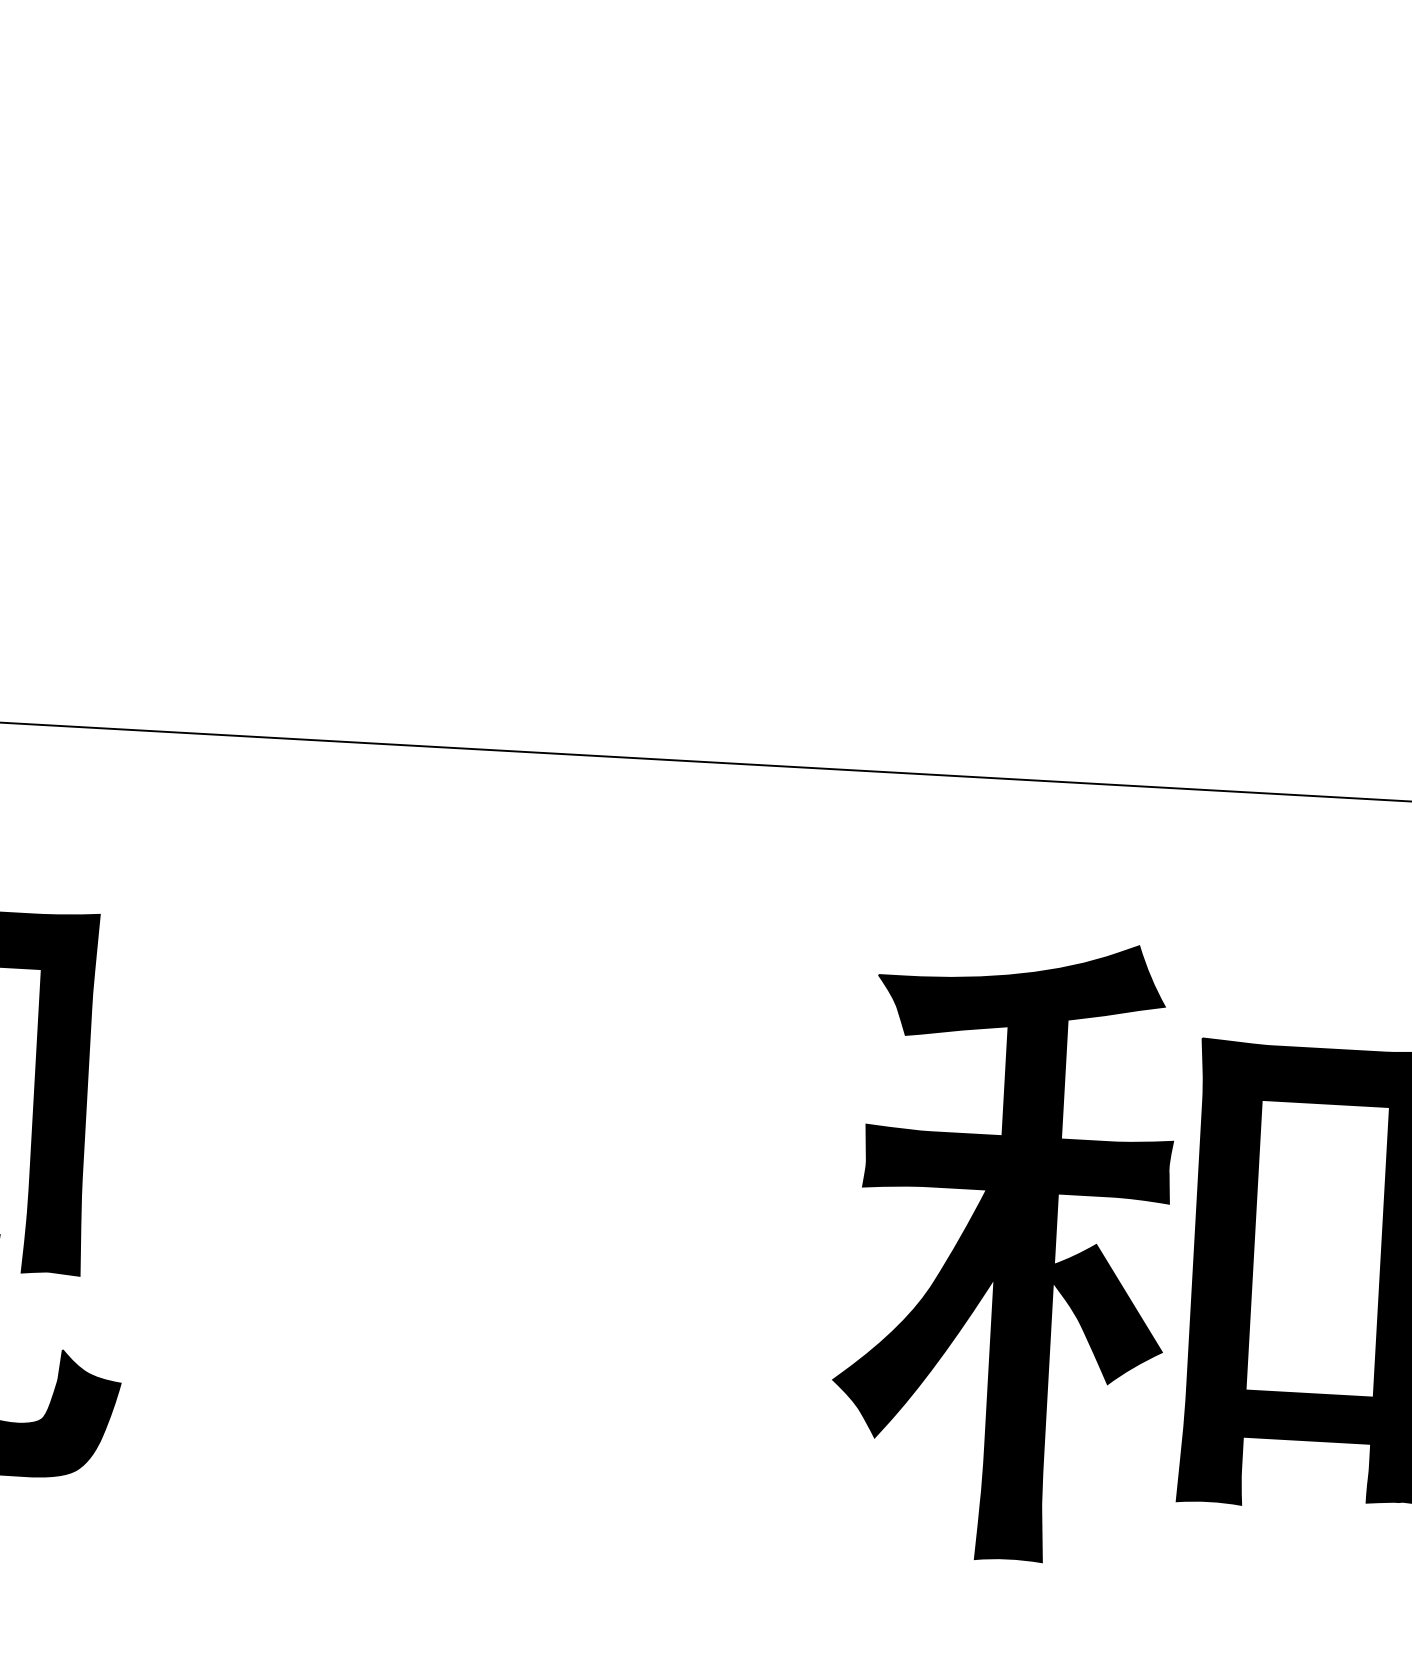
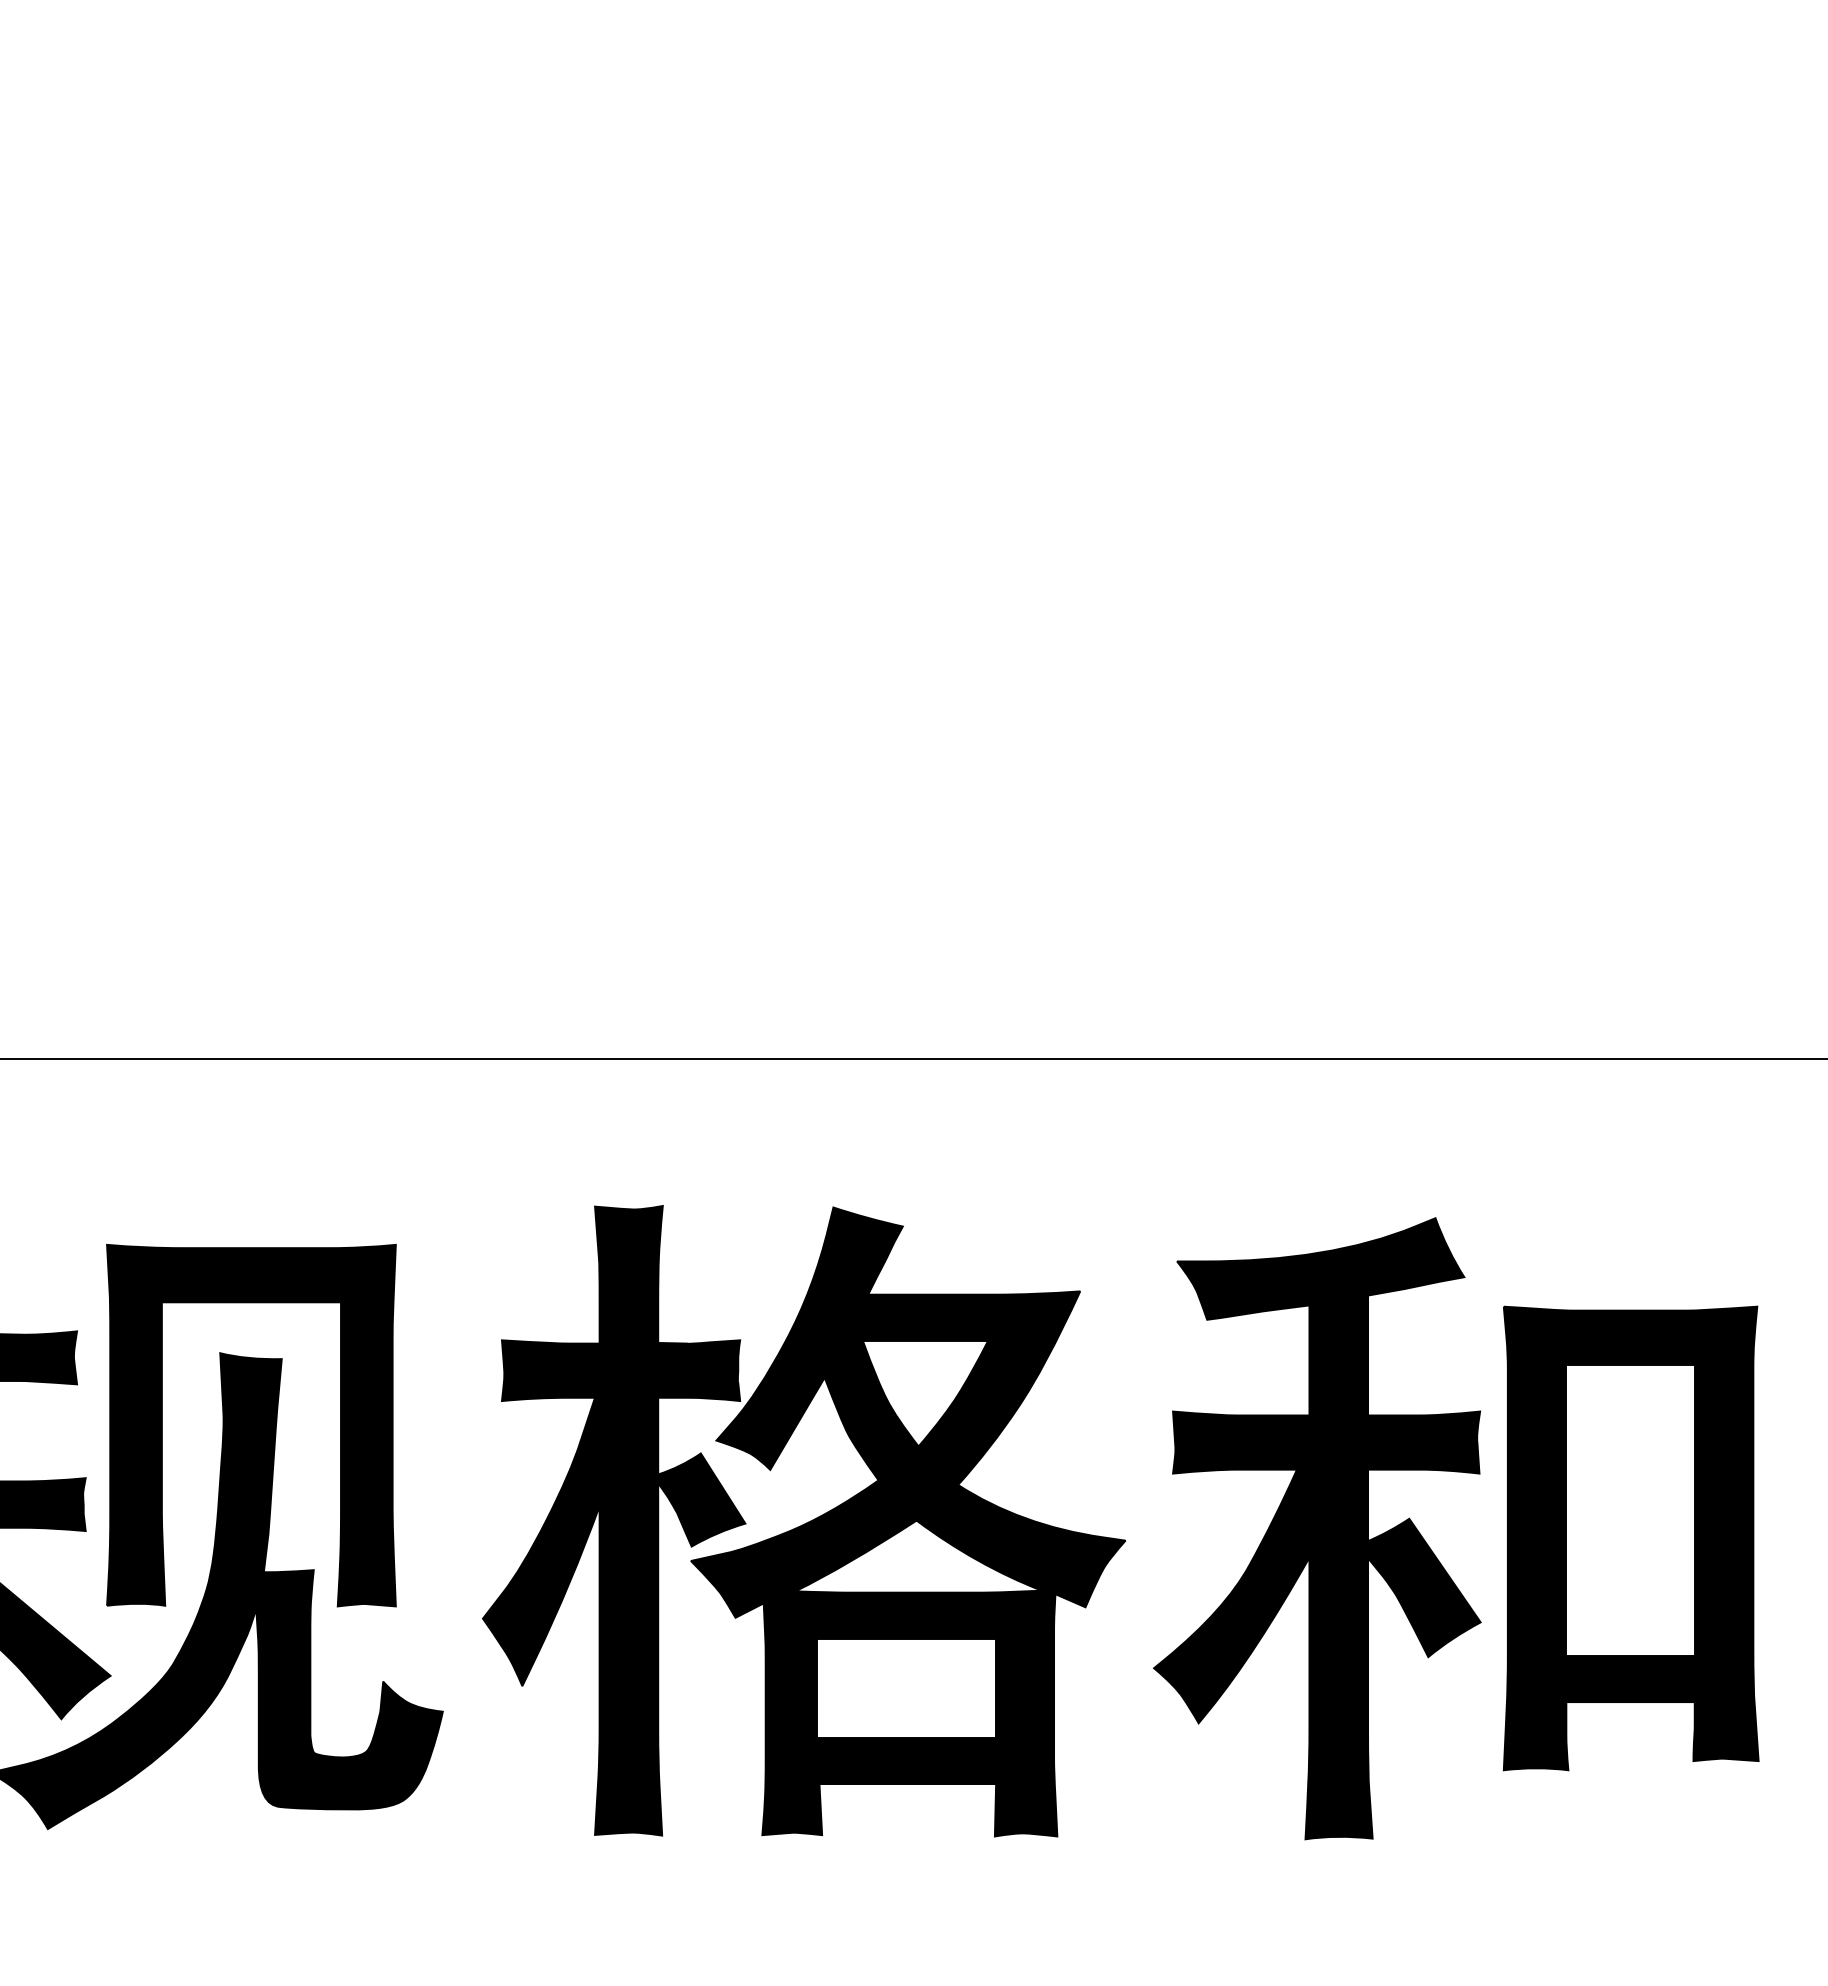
part: (492, 1213) -> (804, 1521), added

